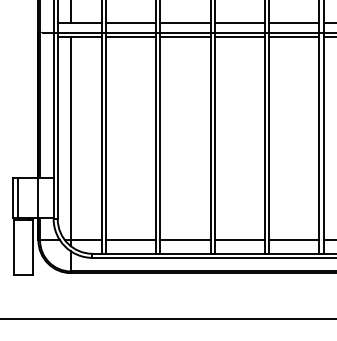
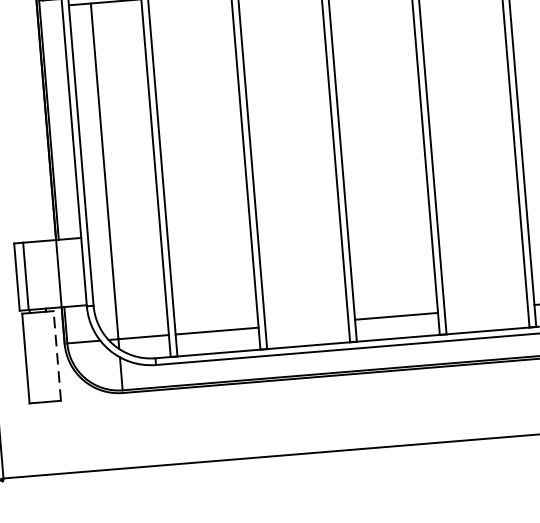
line: (185, 240) -> (307, 323), removed
line: (294, 240) -> (486, 309), removed
line: (33, 247) -> (57, 355), solid -> dashed

